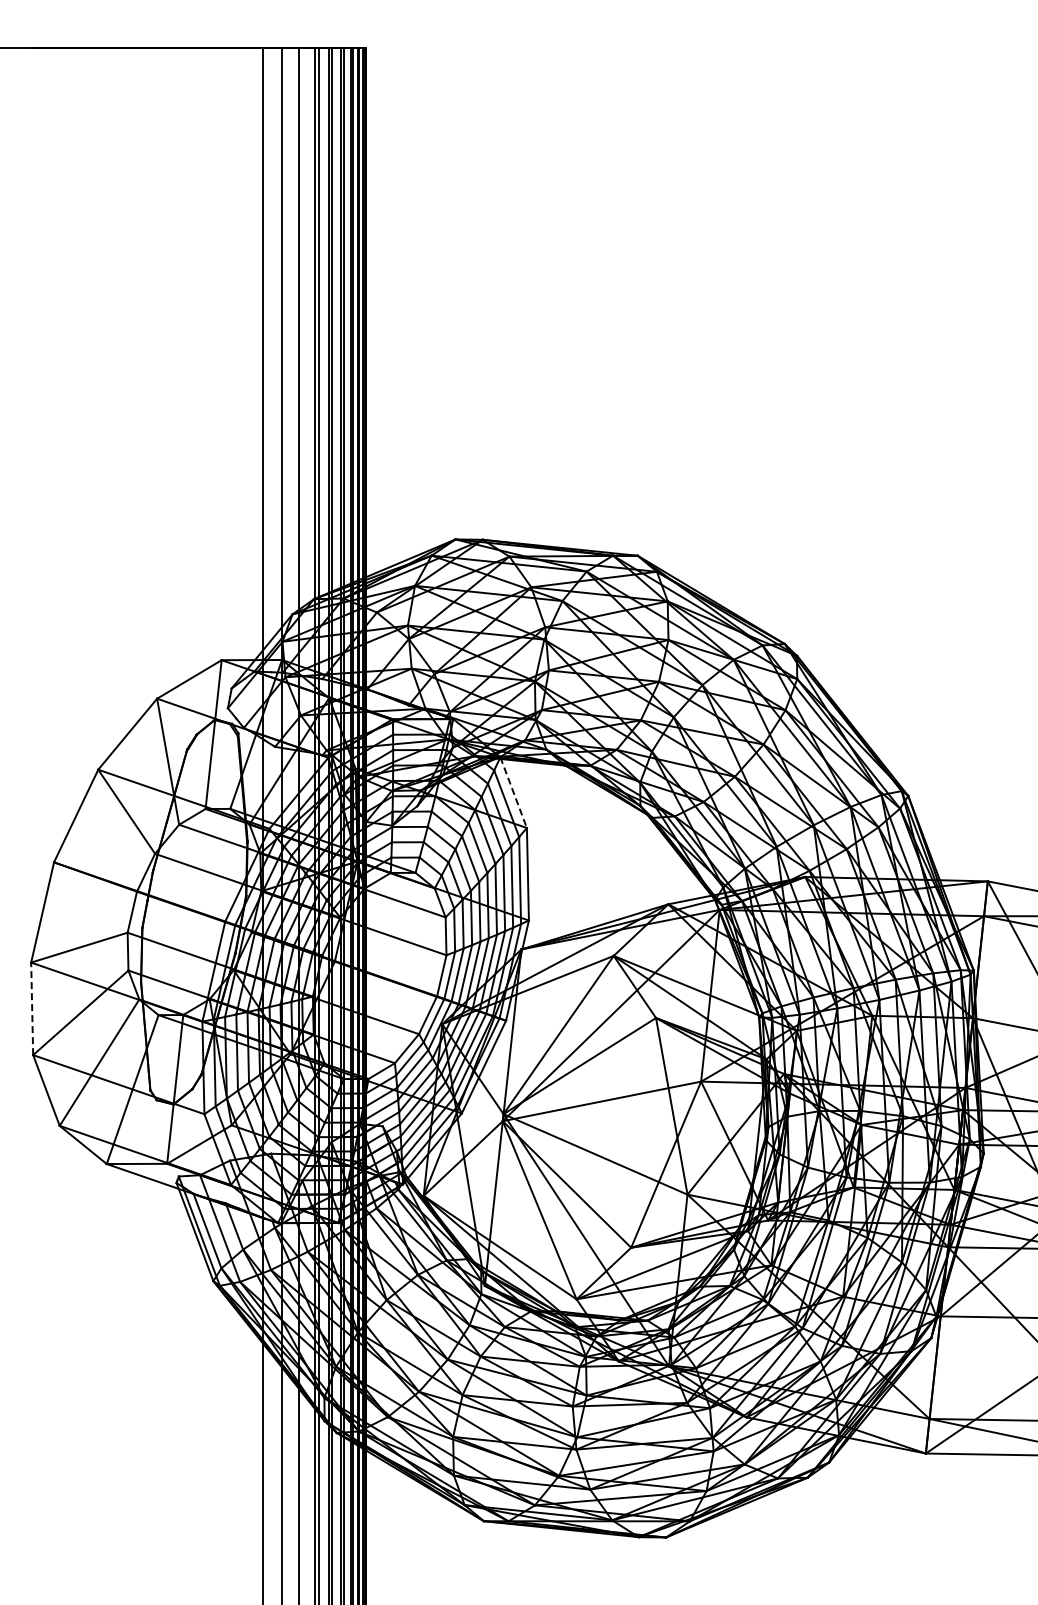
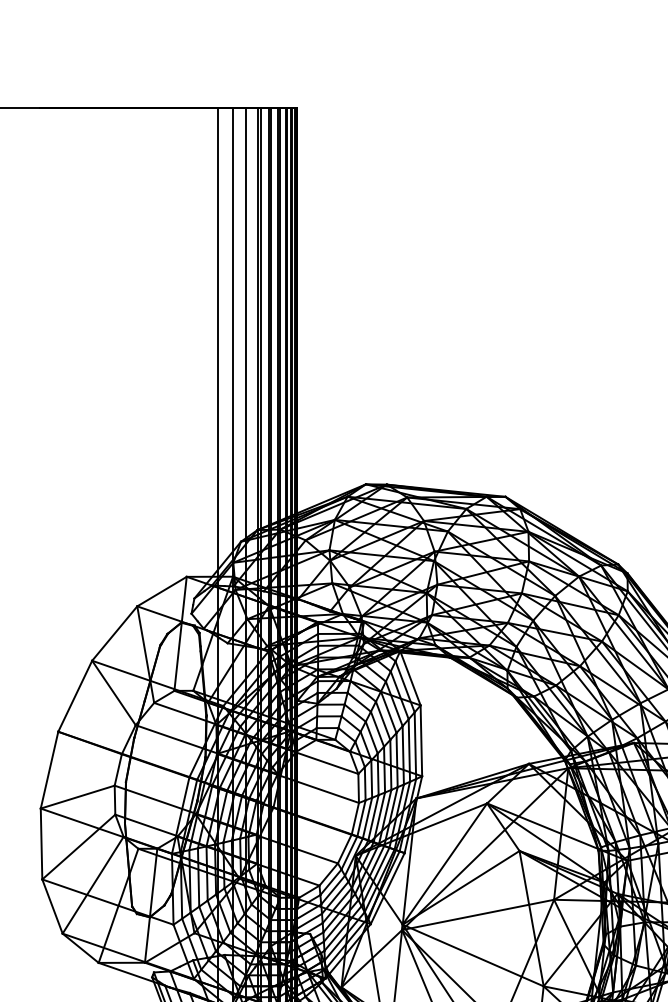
line: (513, 792) -> (410, 678), dashed -> solid
line: (32, 1008) -> (41, 843), dashed -> solid

